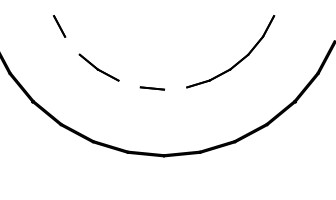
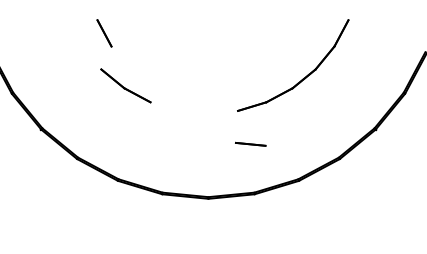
line: (59, 26) -> (104, 33), moved
line: (152, 87) -> (250, 143), moved

